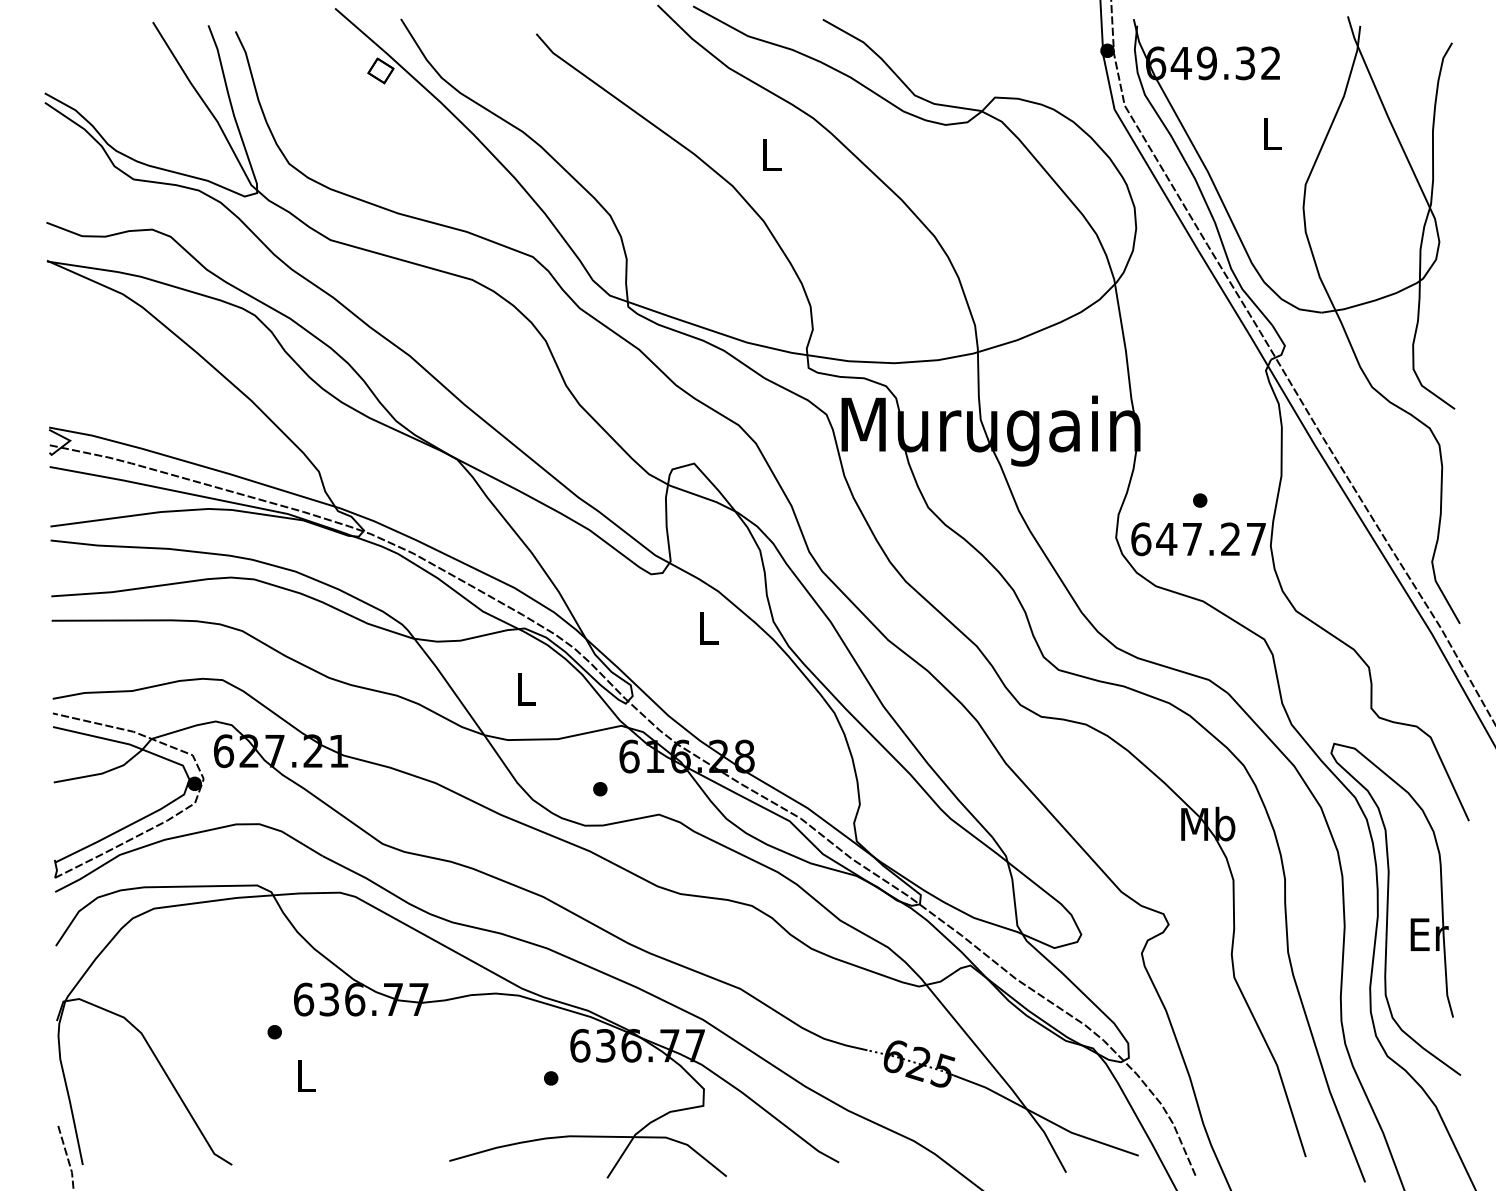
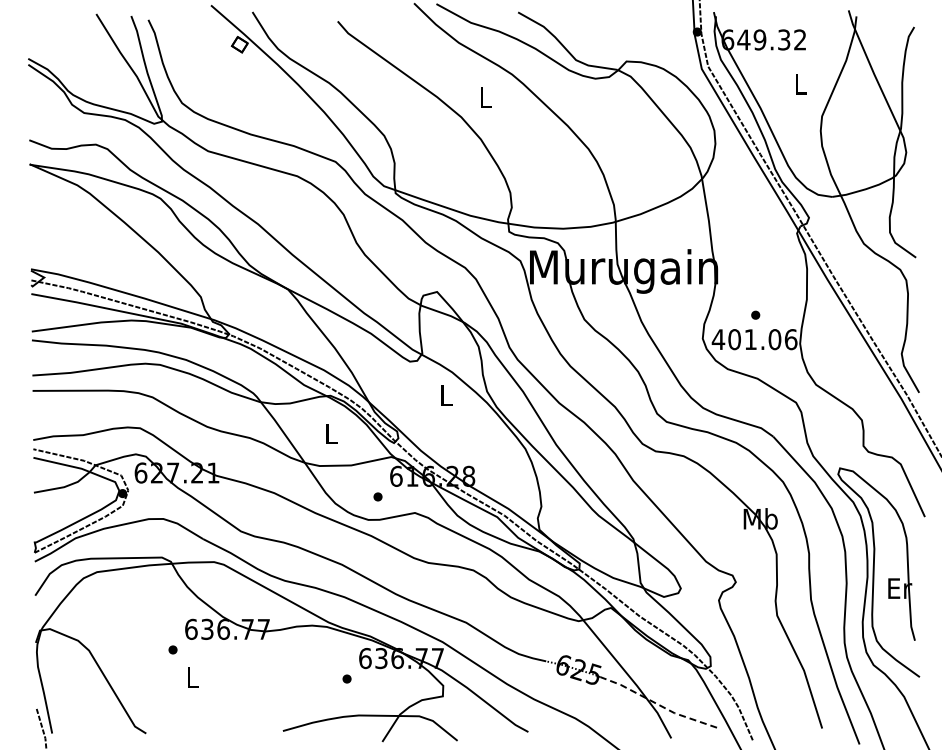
text: (1198, 539) -> (754, 339), 647.27 -> 401.06
line: (1044, 1118) -> (657, 704), solid -> dashed

